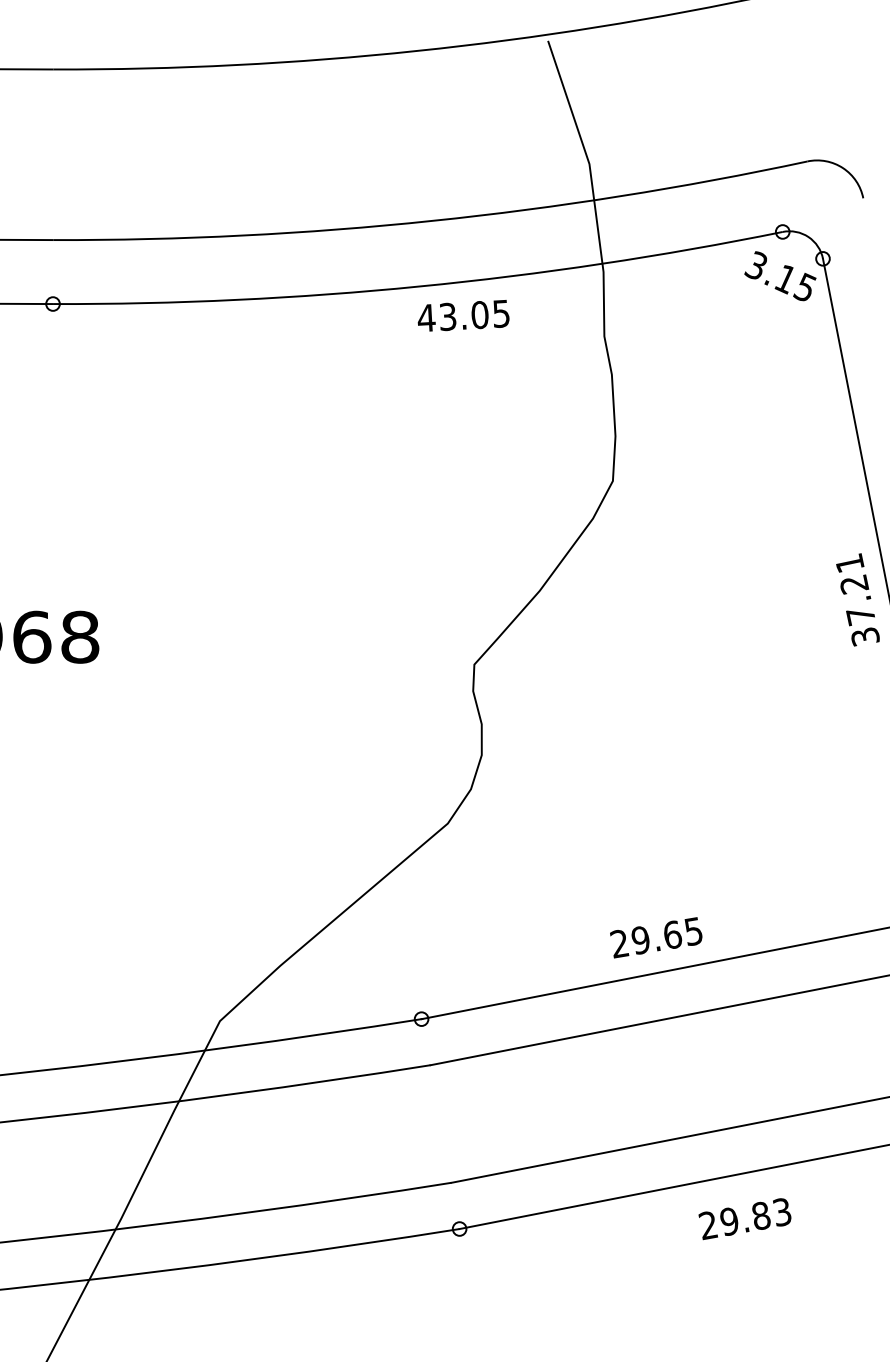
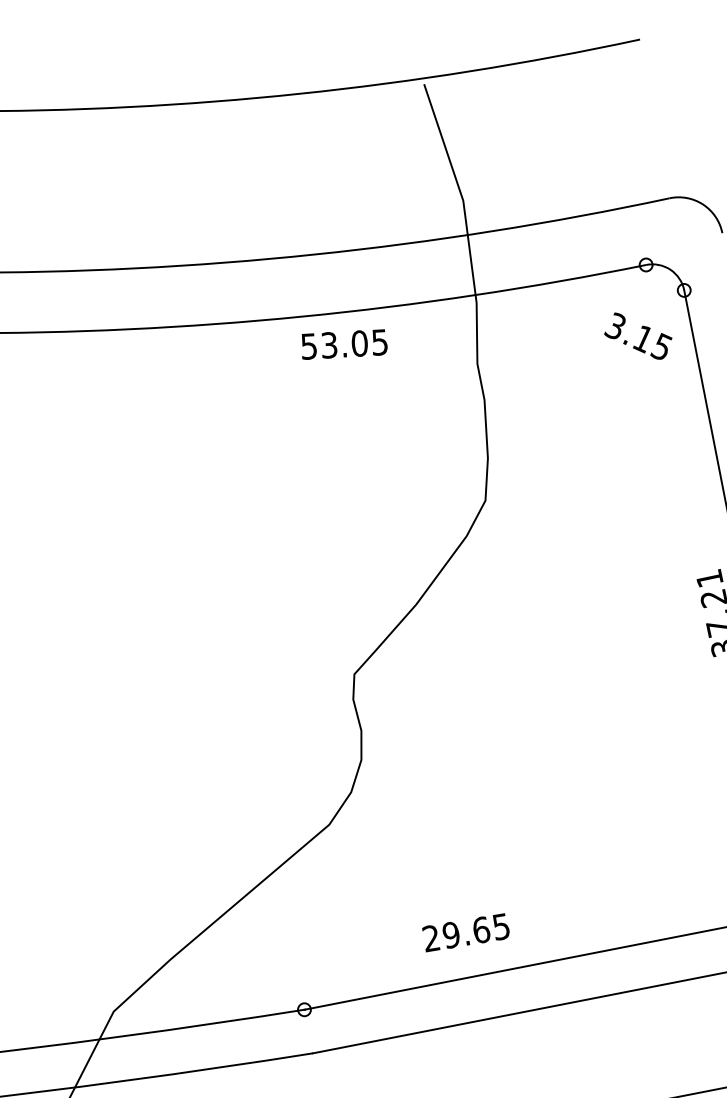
text: (780, 276) -> (638, 336), moved
text: (426, 318) -> (309, 346), 43.05 -> 53.05
text: (656, 937) -> (466, 932), moved

